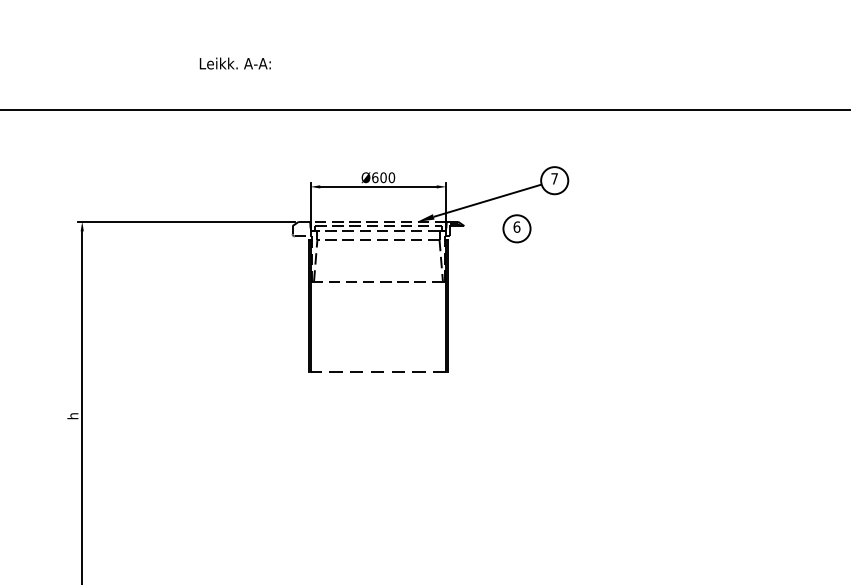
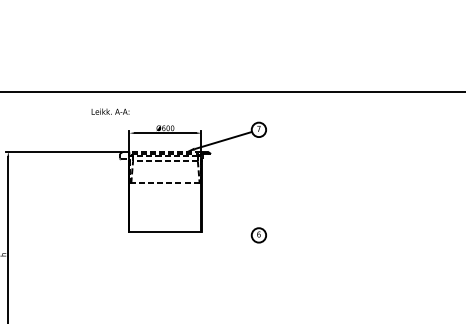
text: (235, 63) -> (110, 111), moved
part: (516, 228) -> (258, 235), moved
line: (378, 372) -> (165, 231), dashed -> solid

